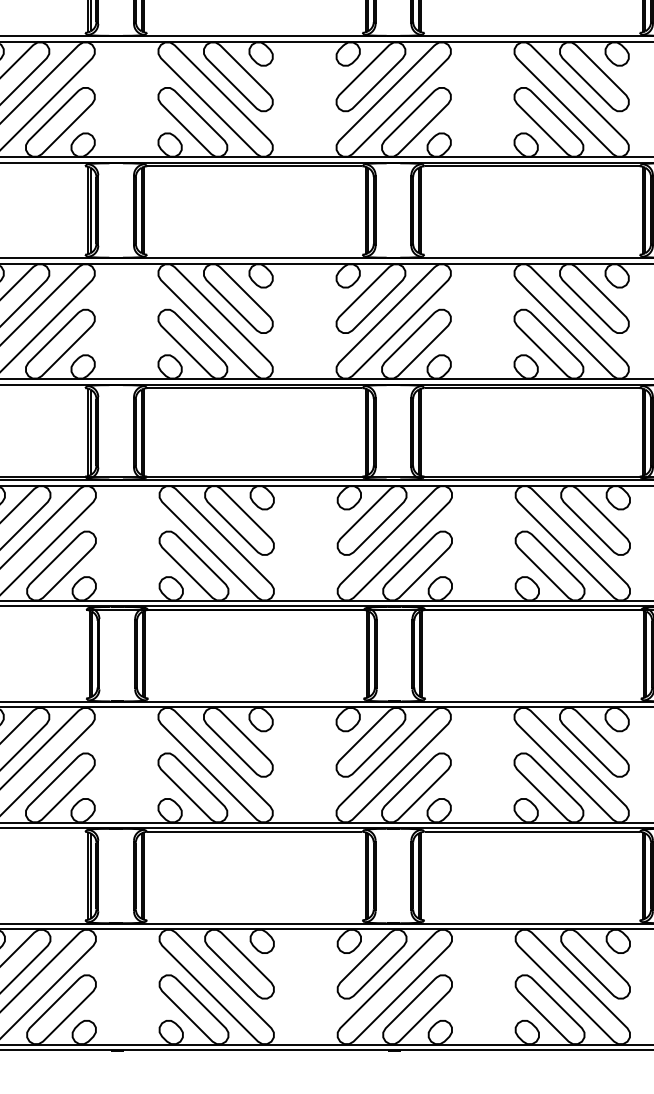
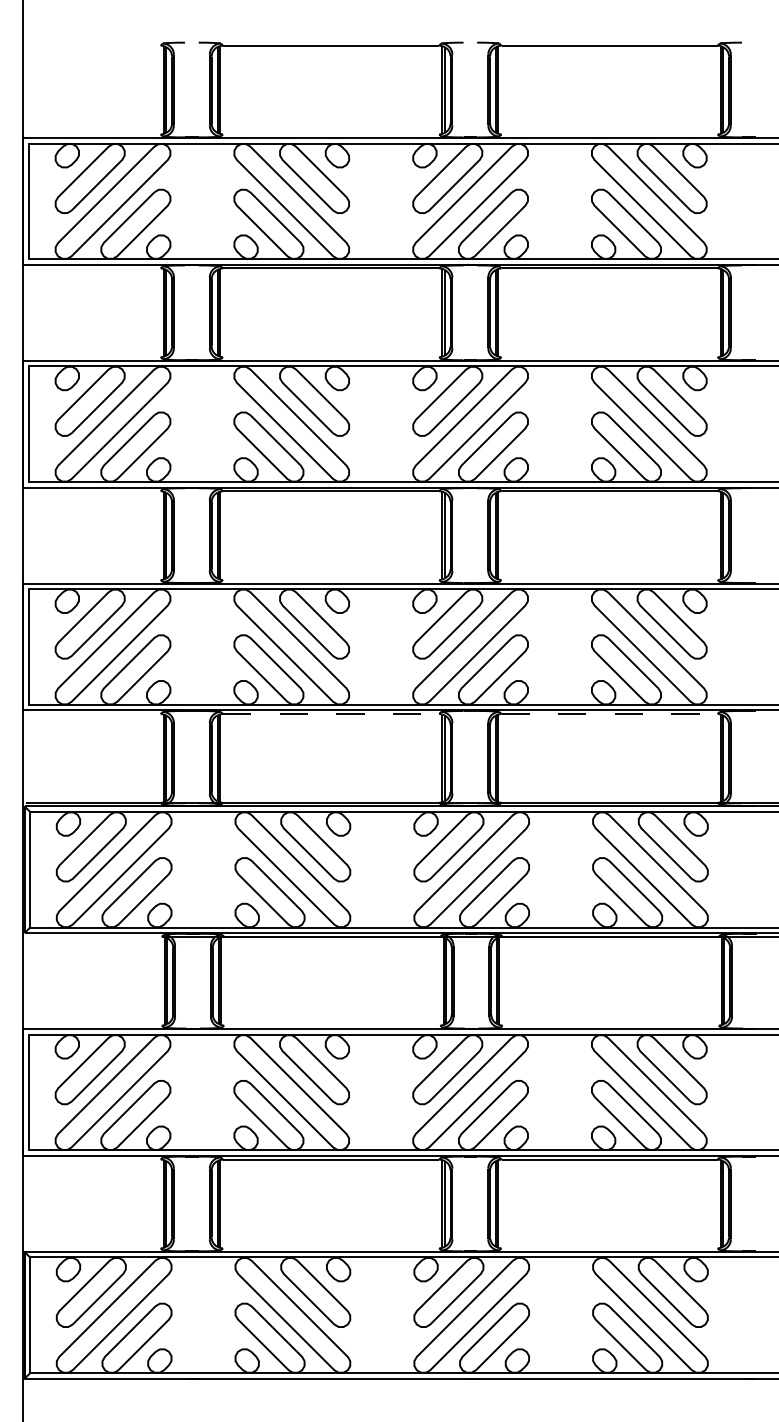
line: (255, 388) -> (331, 714), solid -> dashed
line: (533, 388) -> (610, 714), solid -> dashed

